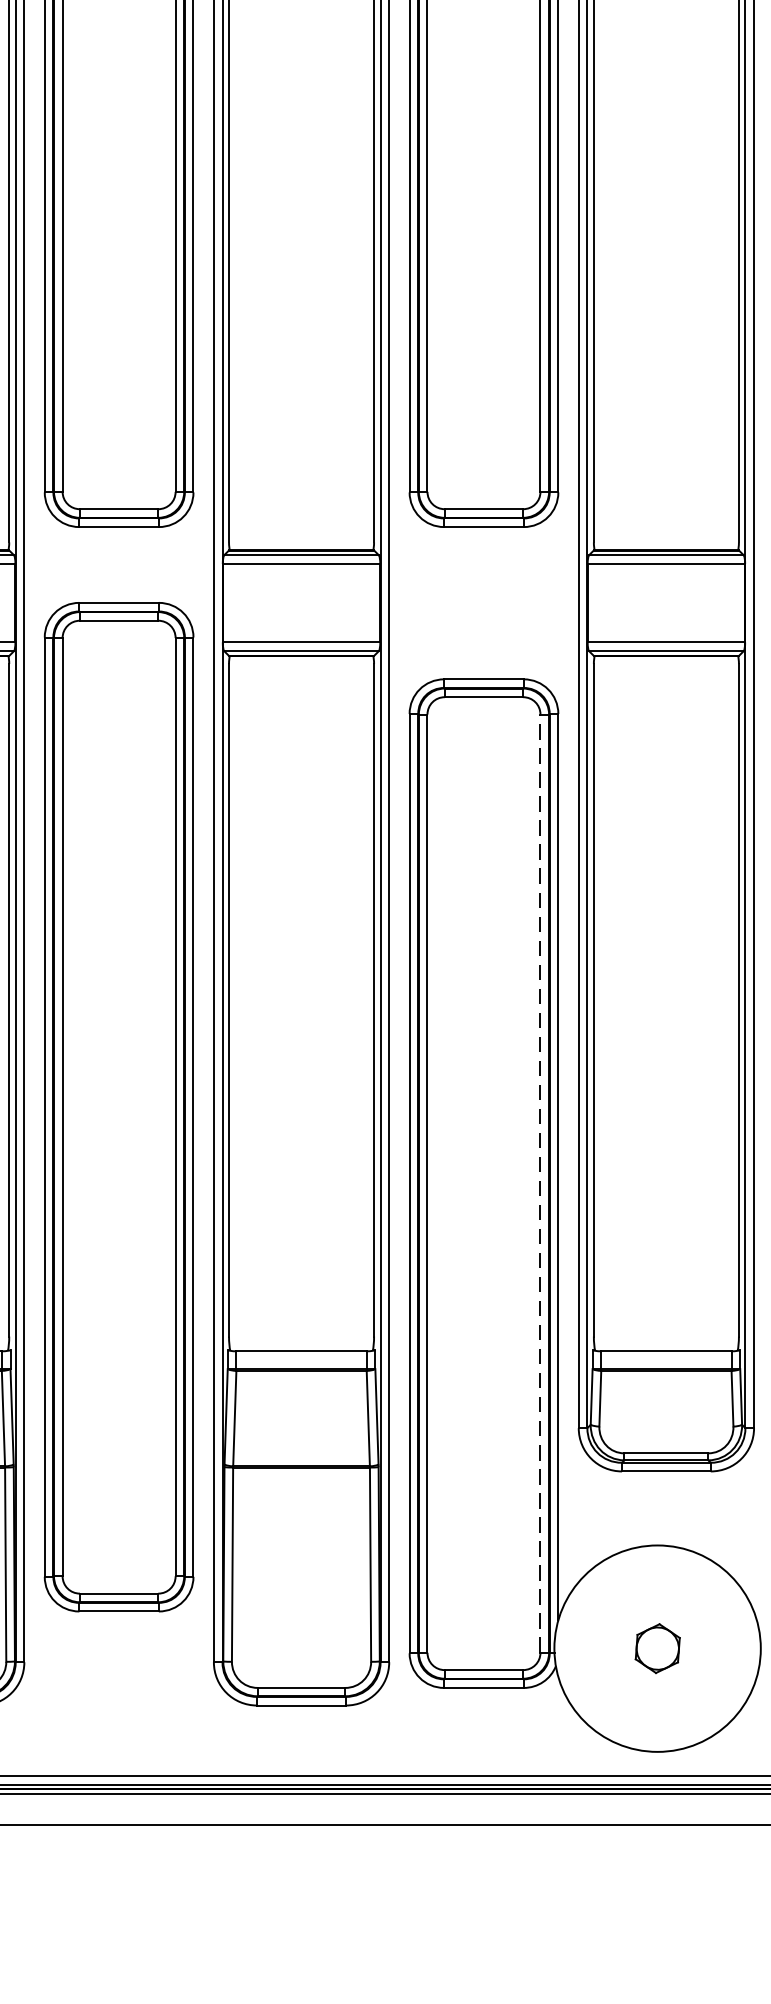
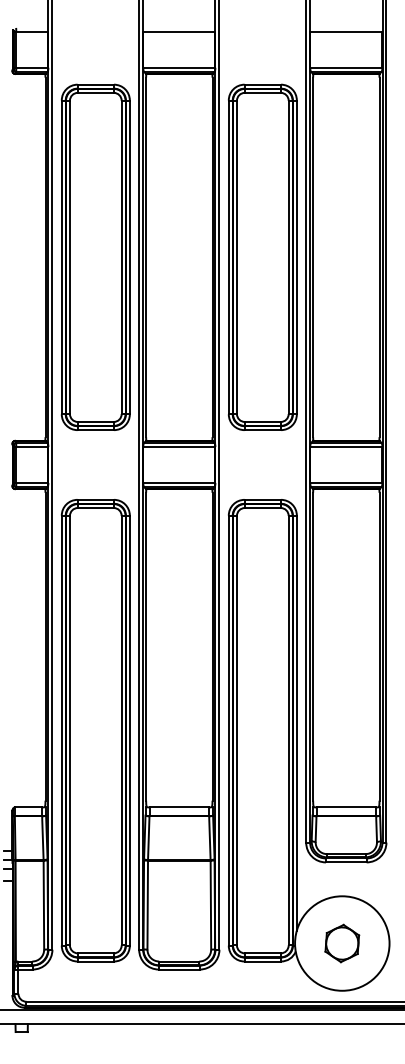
part: (118, 1106) -> (95, 730), moved
line: (540, 1183) -> (288, 730), dashed -> solid
part: (658, 1648) -> (342, 943), size x1.67

